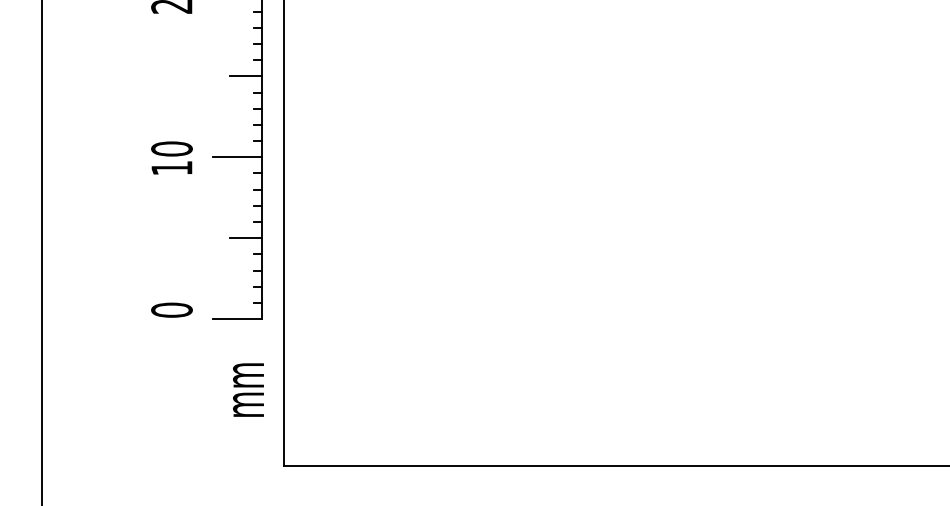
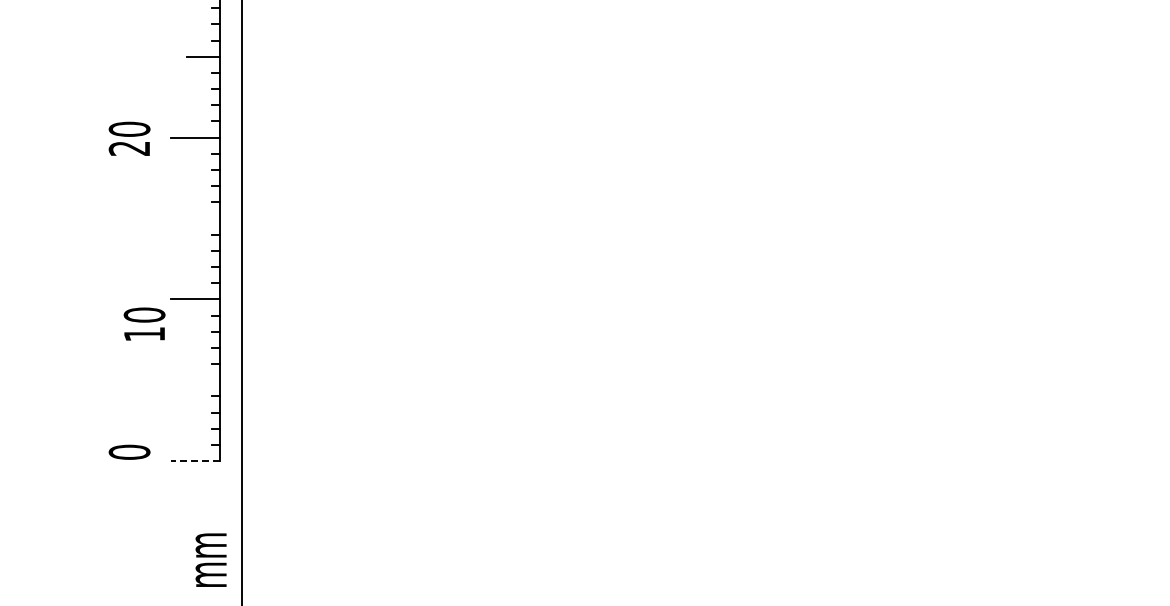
line: (245, 76) -> (203, 218), removed
text: (171, 157) -> (144, 323), moved
line: (245, 238) -> (203, 380), removed
line: (236, 319) -> (194, 461), solid -> dashed
text: (247, 389) -> (210, 559), moved

